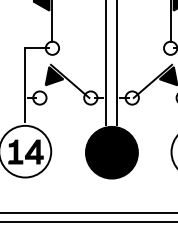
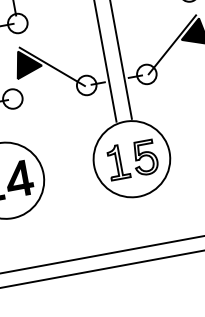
fill: (111, 152) -> (131, 158), removed

